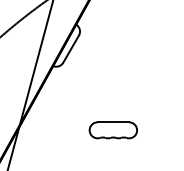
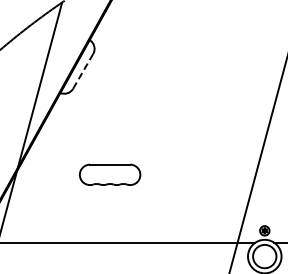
line: (71, 48) -> (83, 70), solid -> dashed
part: (113, 130) -> (110, 174), moved

